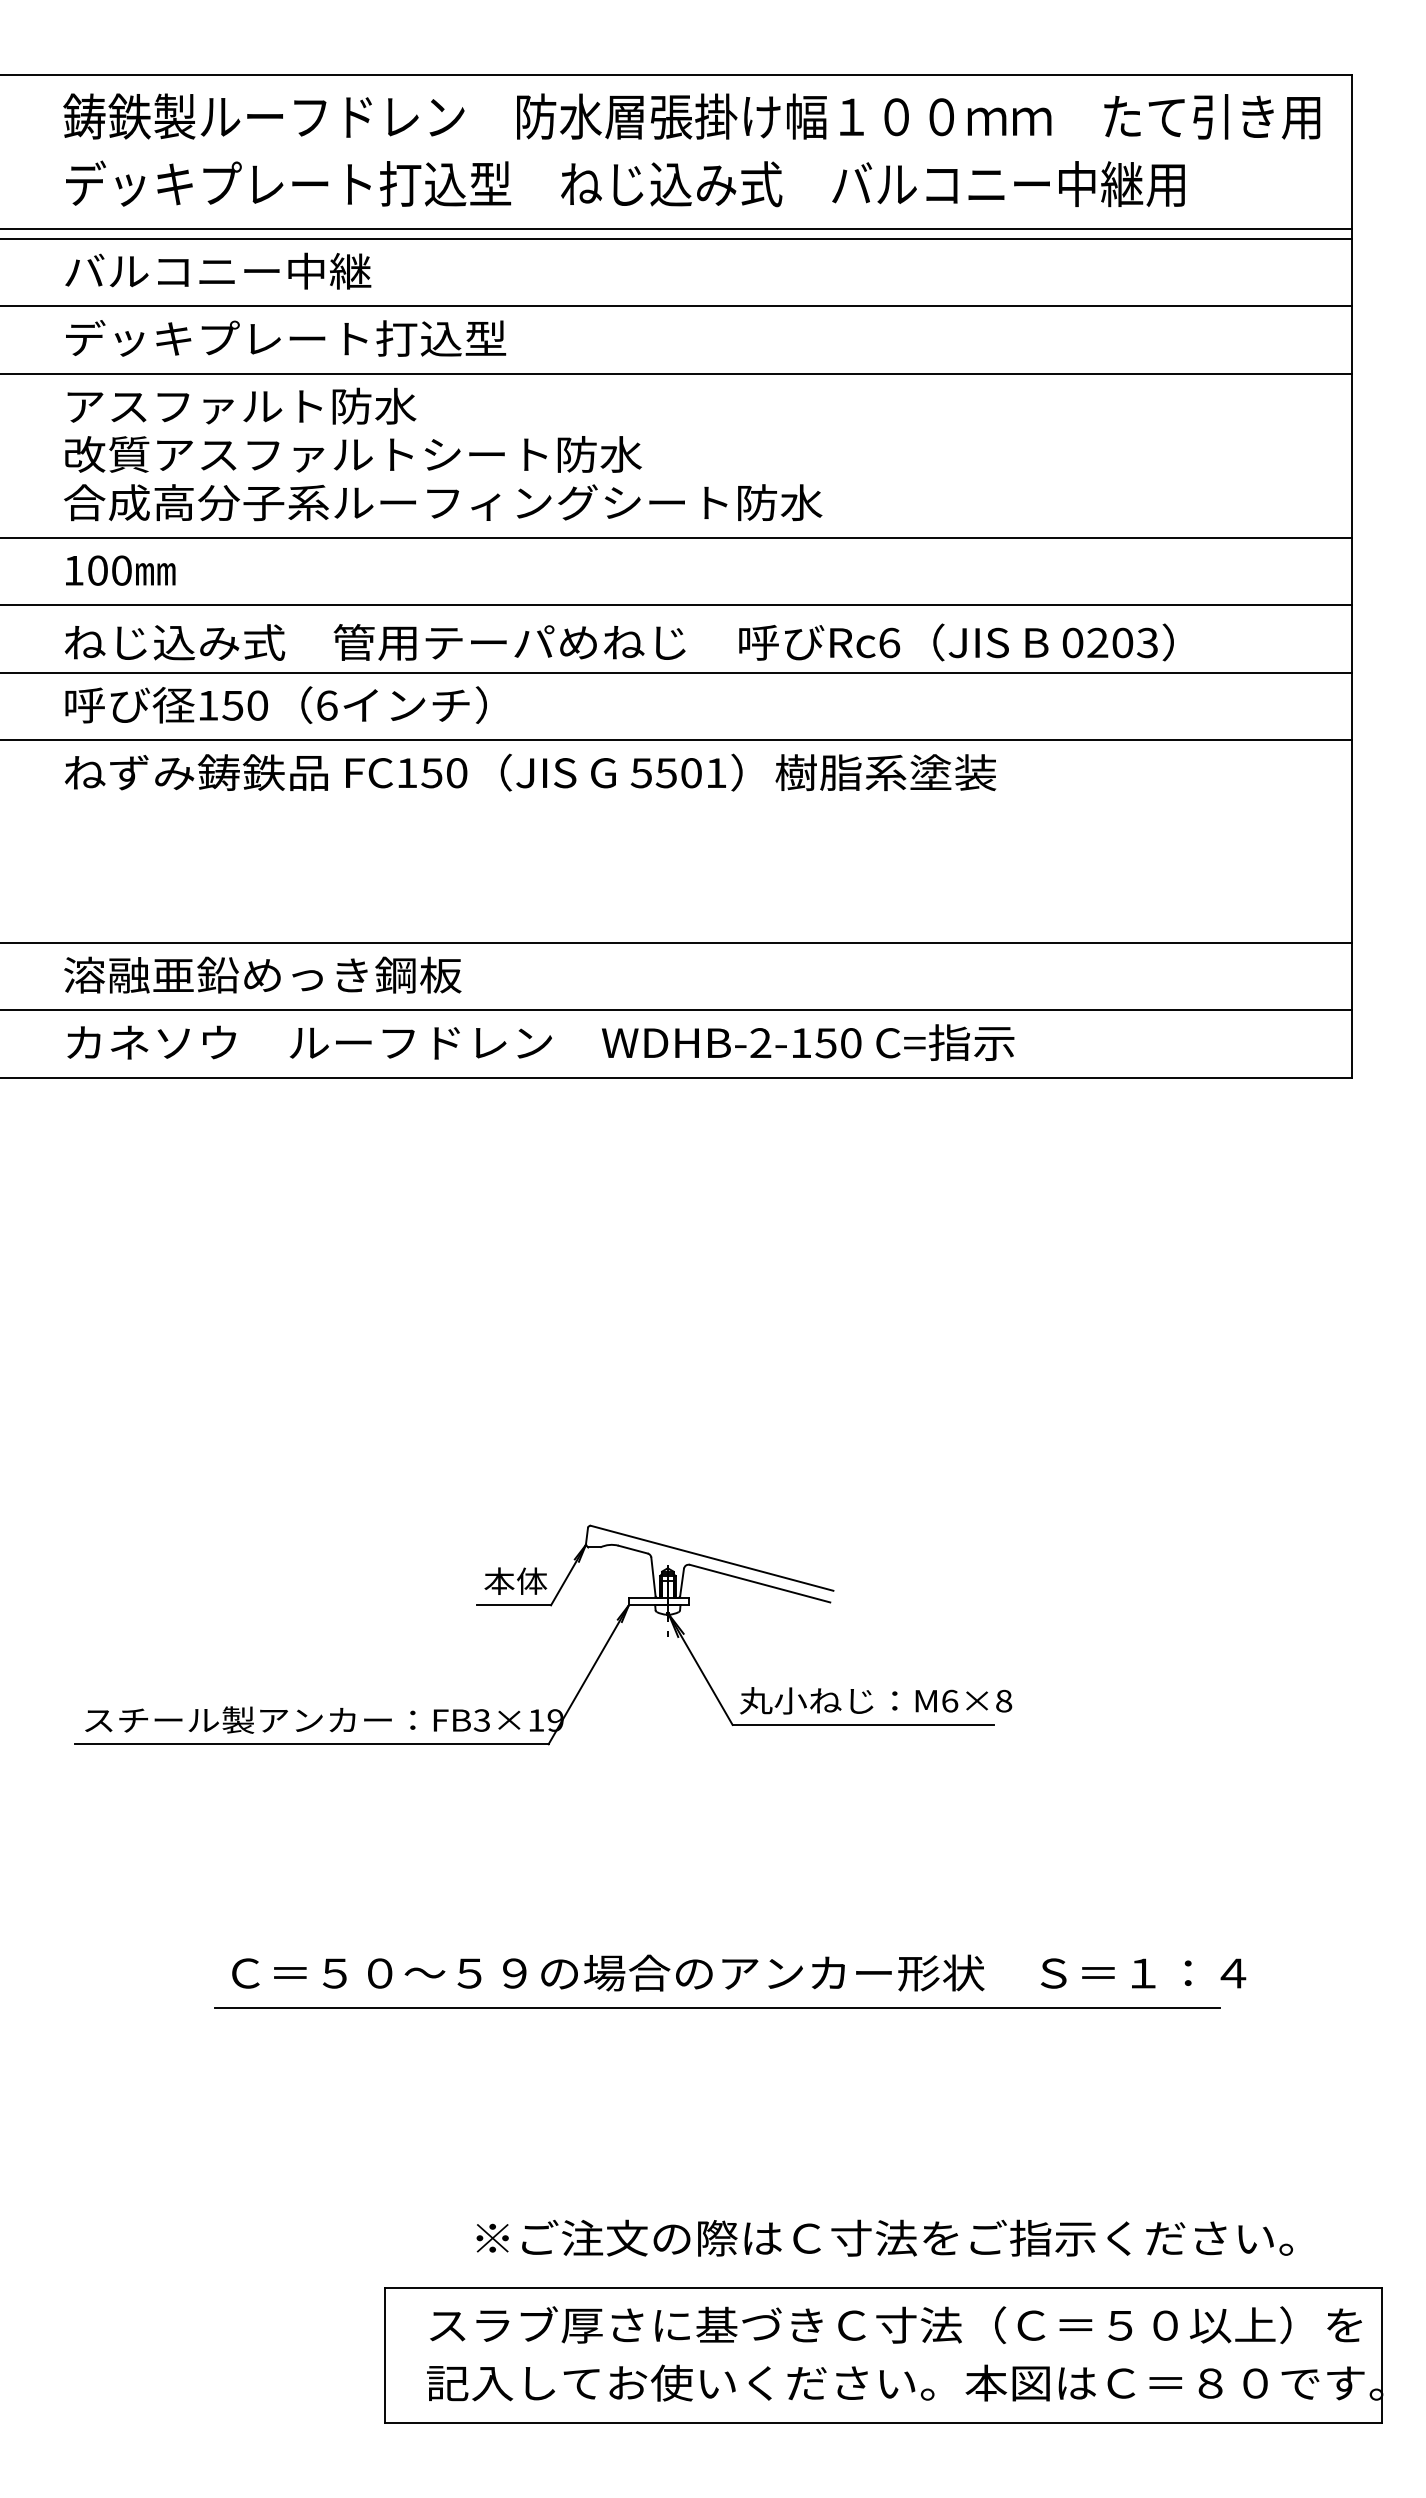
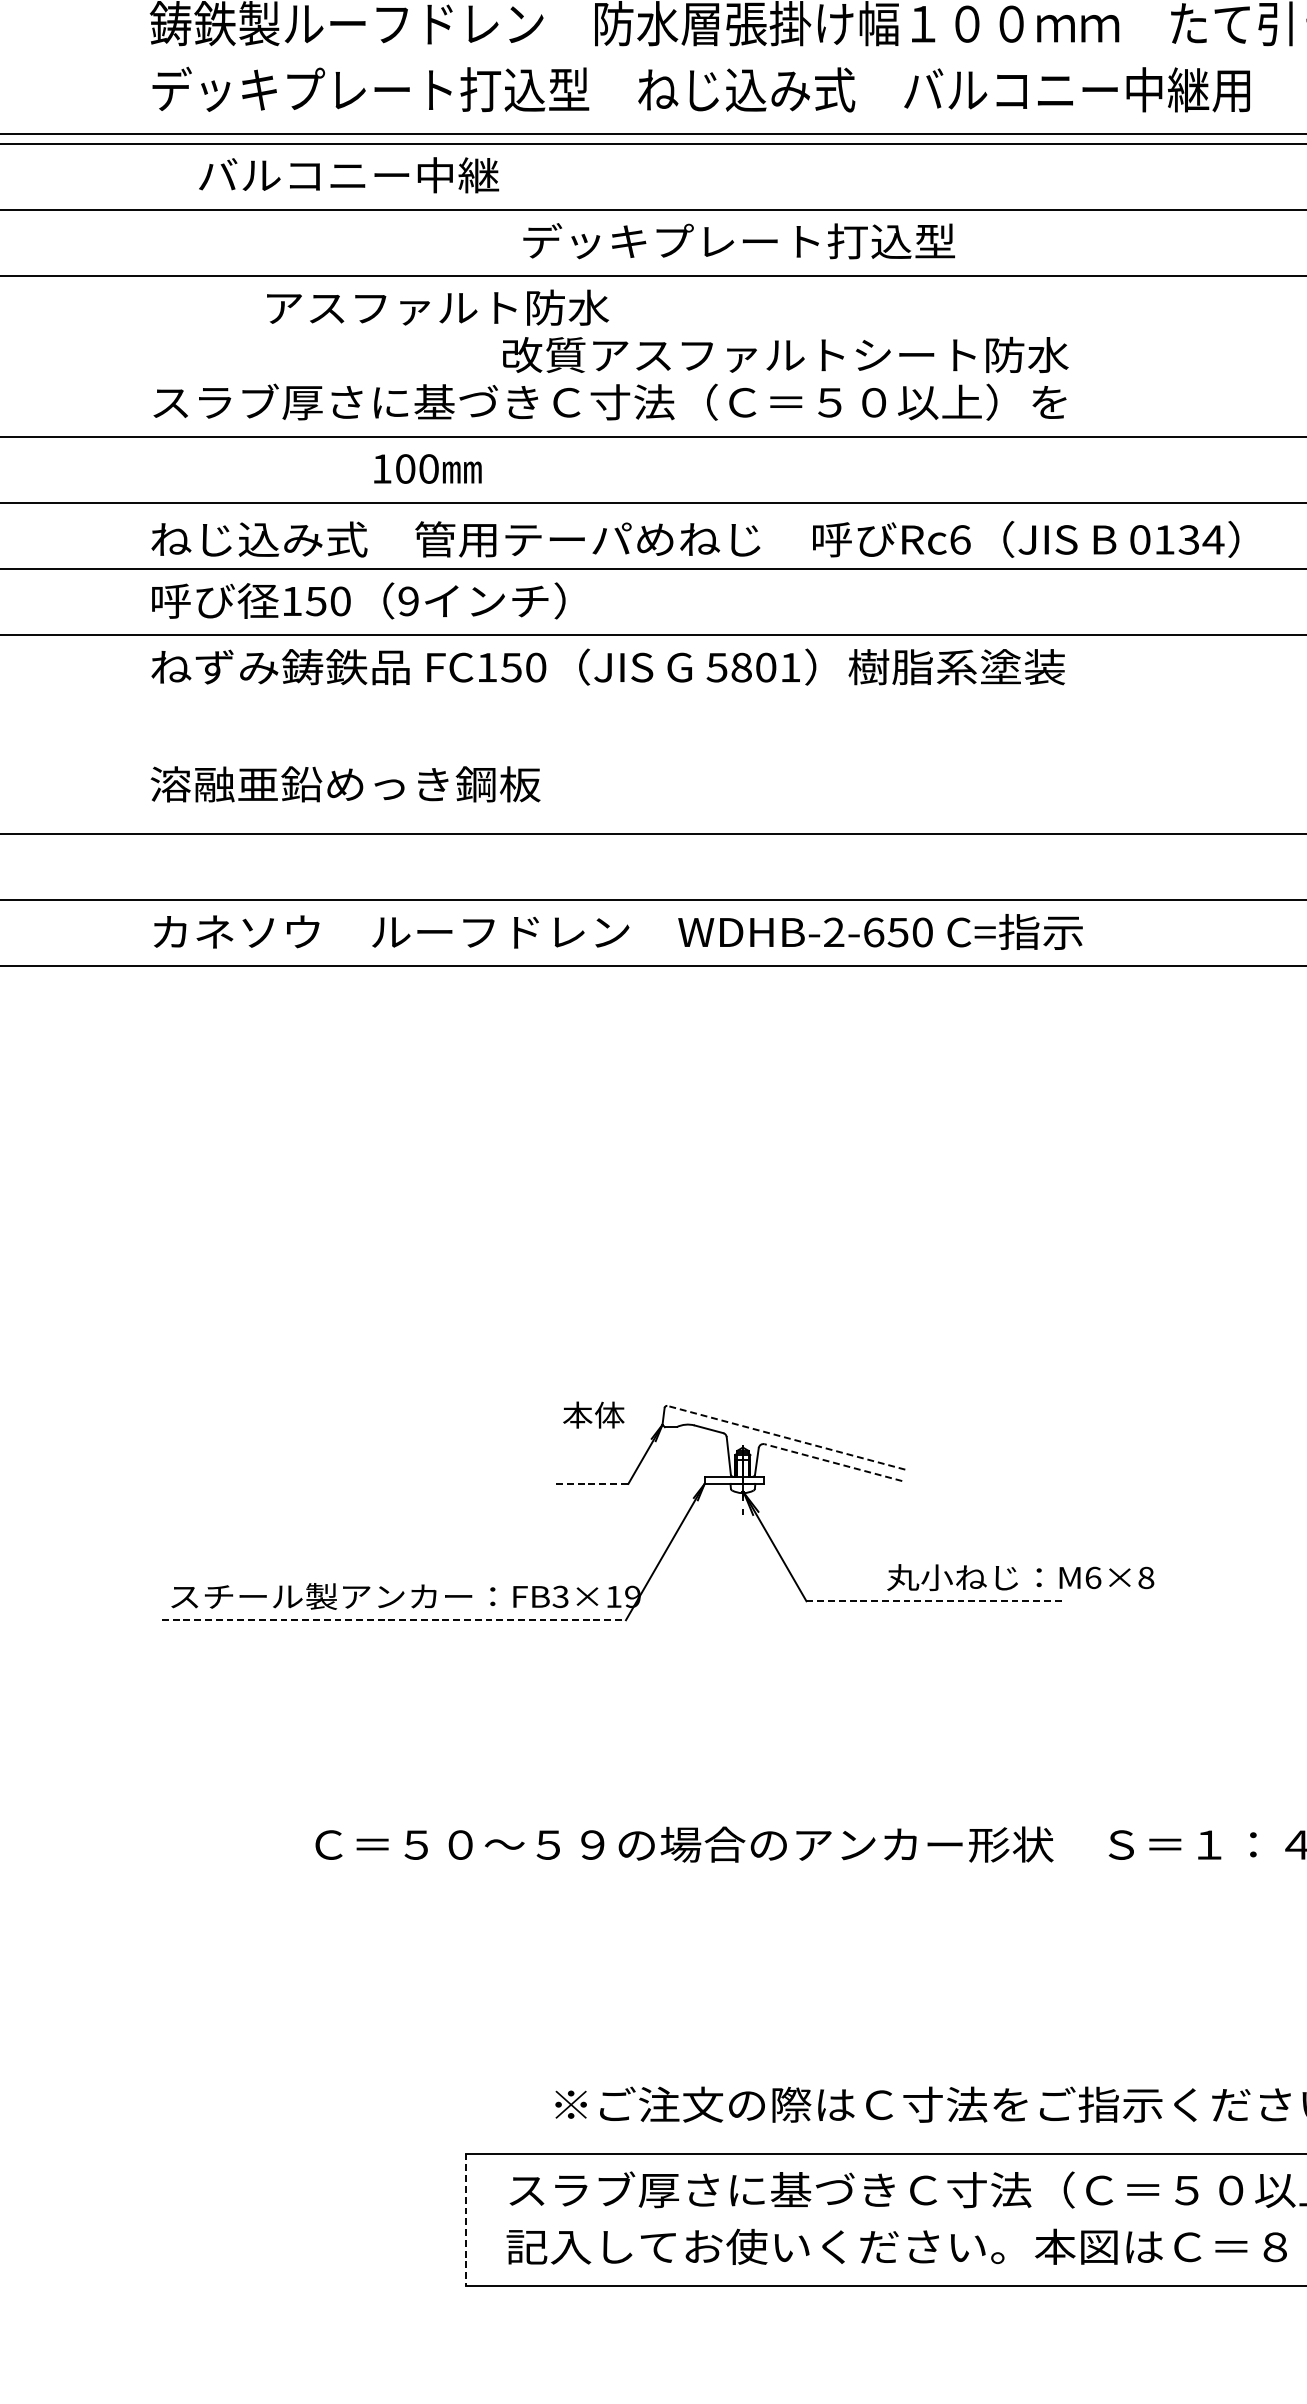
text: (218, 270) -> (349, 174), moved
text: (286, 338) -> (739, 241), moved
text: (241, 405) -> (437, 306), moved
text: (353, 454) -> (785, 355), moved
text: (530, 502) -> (608, 402), 合成高分子系ルーフィングシート防水 -> スラブ厚さに基づきＣ寸法（Ｃ＝５０以上）を
text: (120, 570) -> (427, 468), moved
text: (1122, 642) -> (1188, 539), 0203 -> 0134
text: (326, 705) -> (408, 601), 6 -> 9
text: (665, 773) -> (740, 667), 5501 -> 5801
text: (262, 974) -> (345, 783), moved
text: (801, 1043) -> (874, 932), WDHB-2-150 -> WDHB-2-650
line: (712, 1558) -> (786, 1437), solid -> dashed
text: (515, 1580) -> (593, 1414), moved
line: (760, 1583) -> (833, 1462), solid -> dashed
line: (514, 1605) -> (592, 1484), solid -> dashed
text: (876, 1700) -> (1021, 1577), moved
line: (863, 1724) -> (934, 1600), solid -> dashed
line: (312, 1744) -> (394, 1620), solid -> dashed
line: (717, 2008) -> (791, 1879), removed
line: (385, 2355) -> (465, 2219), solid -> dashed

